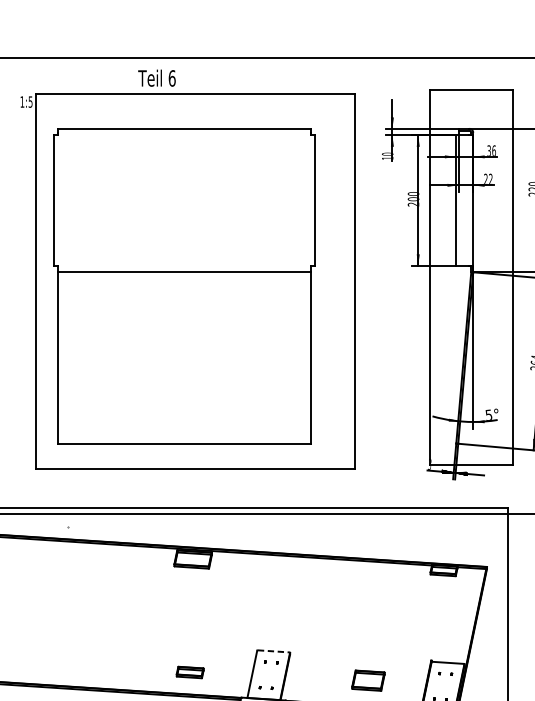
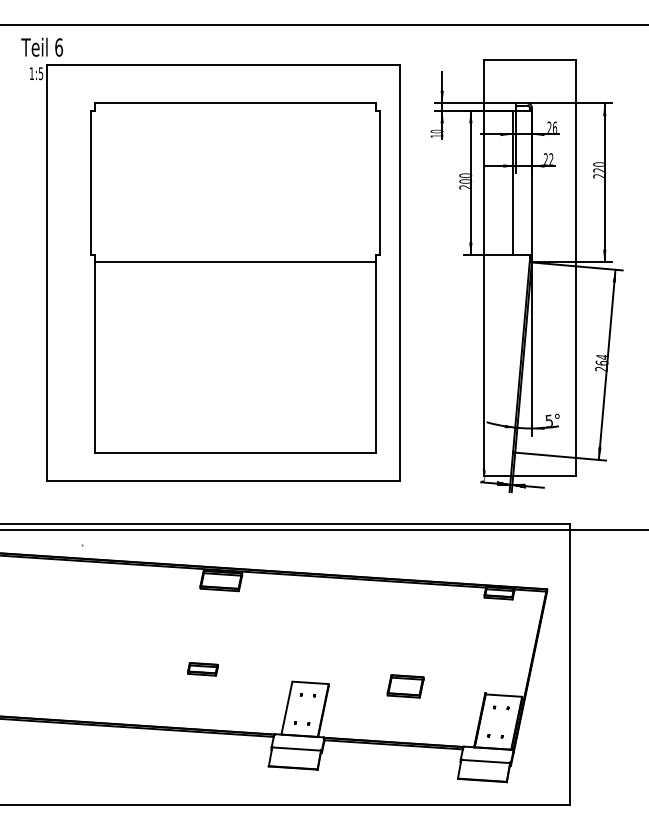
text: (156, 77) -> (41, 46), moved
text: (489, 150) -> (549, 127), 36 -> 26
part: (184, 285) -> (235, 277), moved
line: (273, 651) -> (310, 682), dashed -> solid
part: (189, 672) -> (202, 669), moved
part: (368, 680) -> (405, 686), moved

